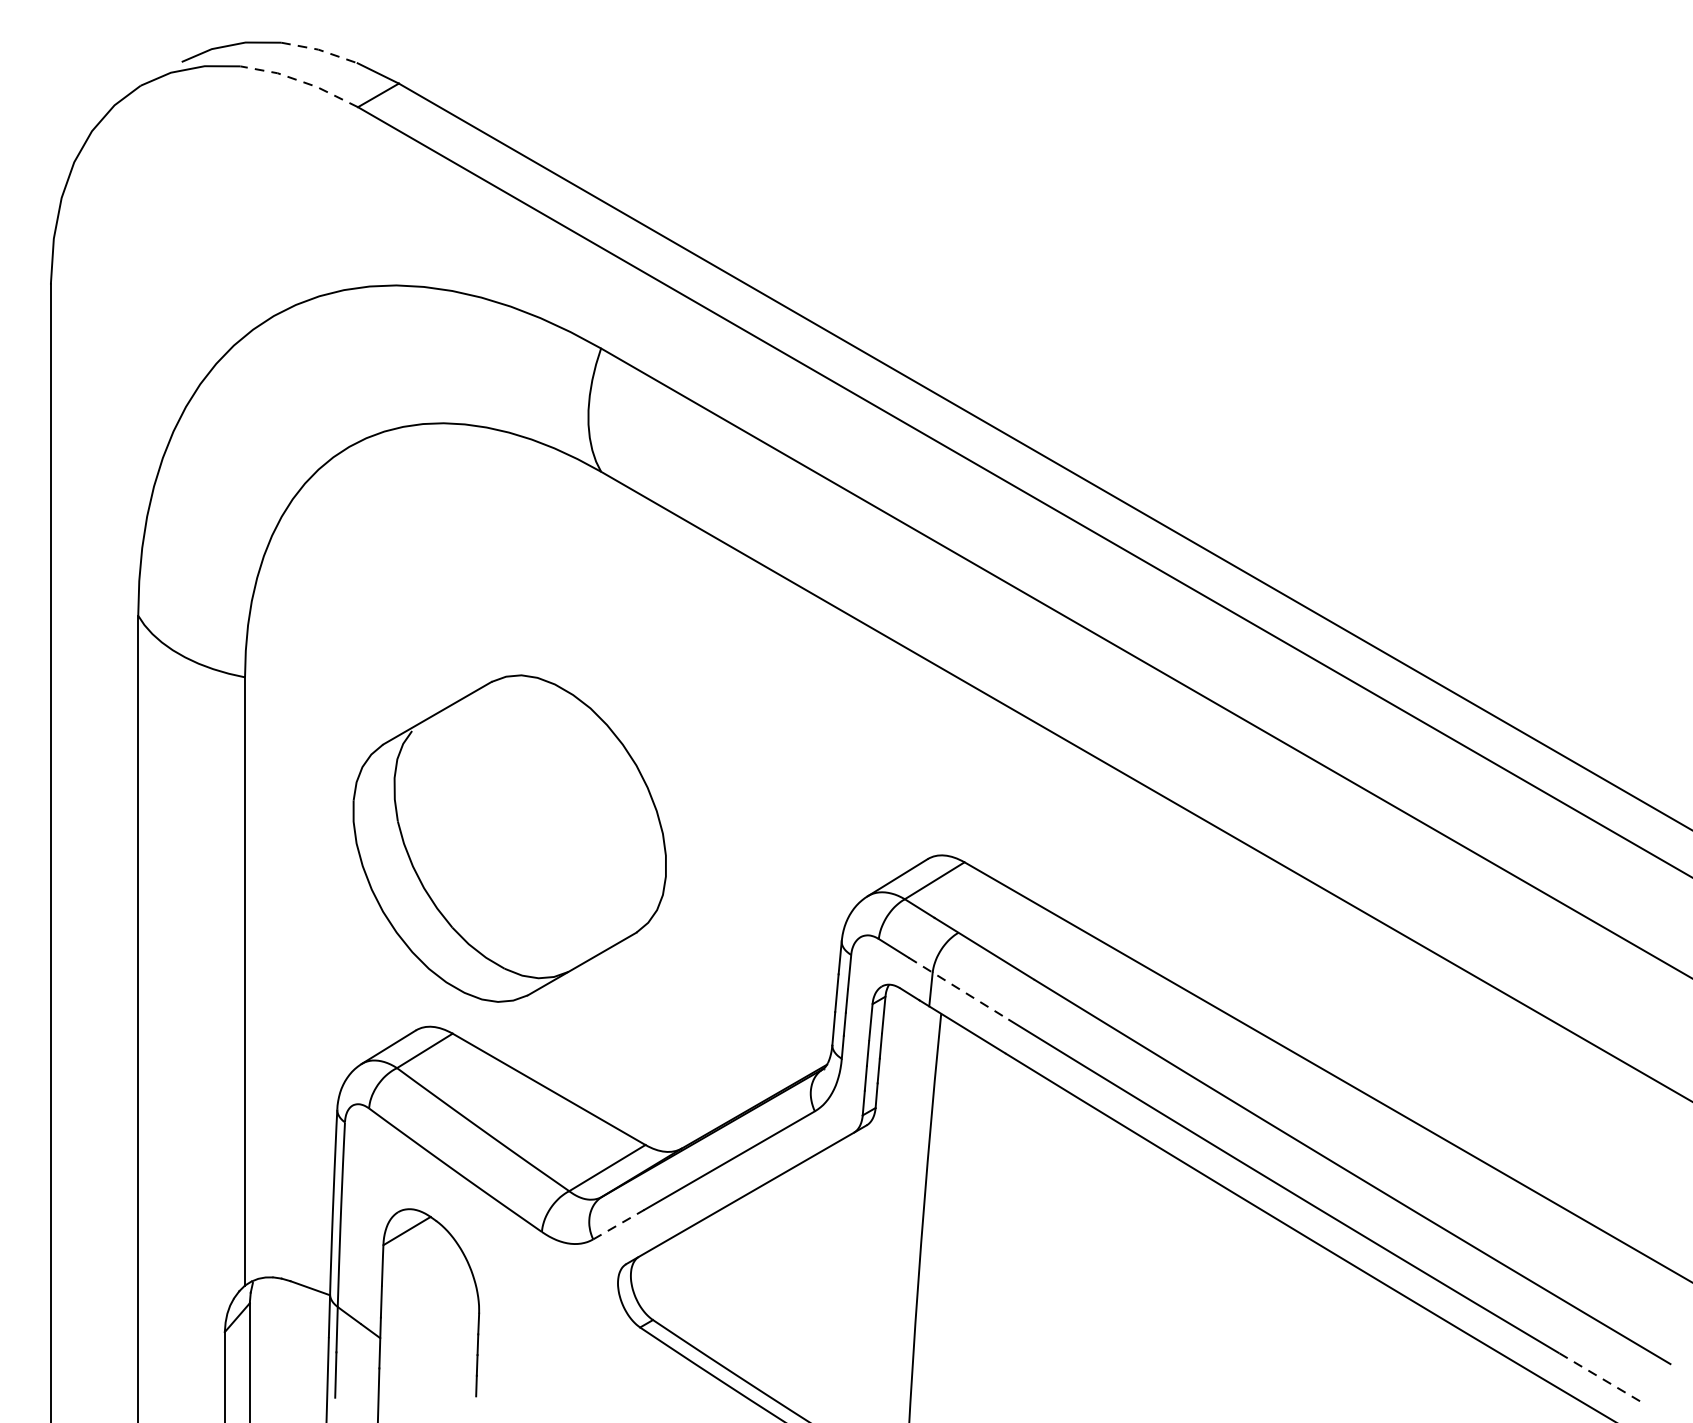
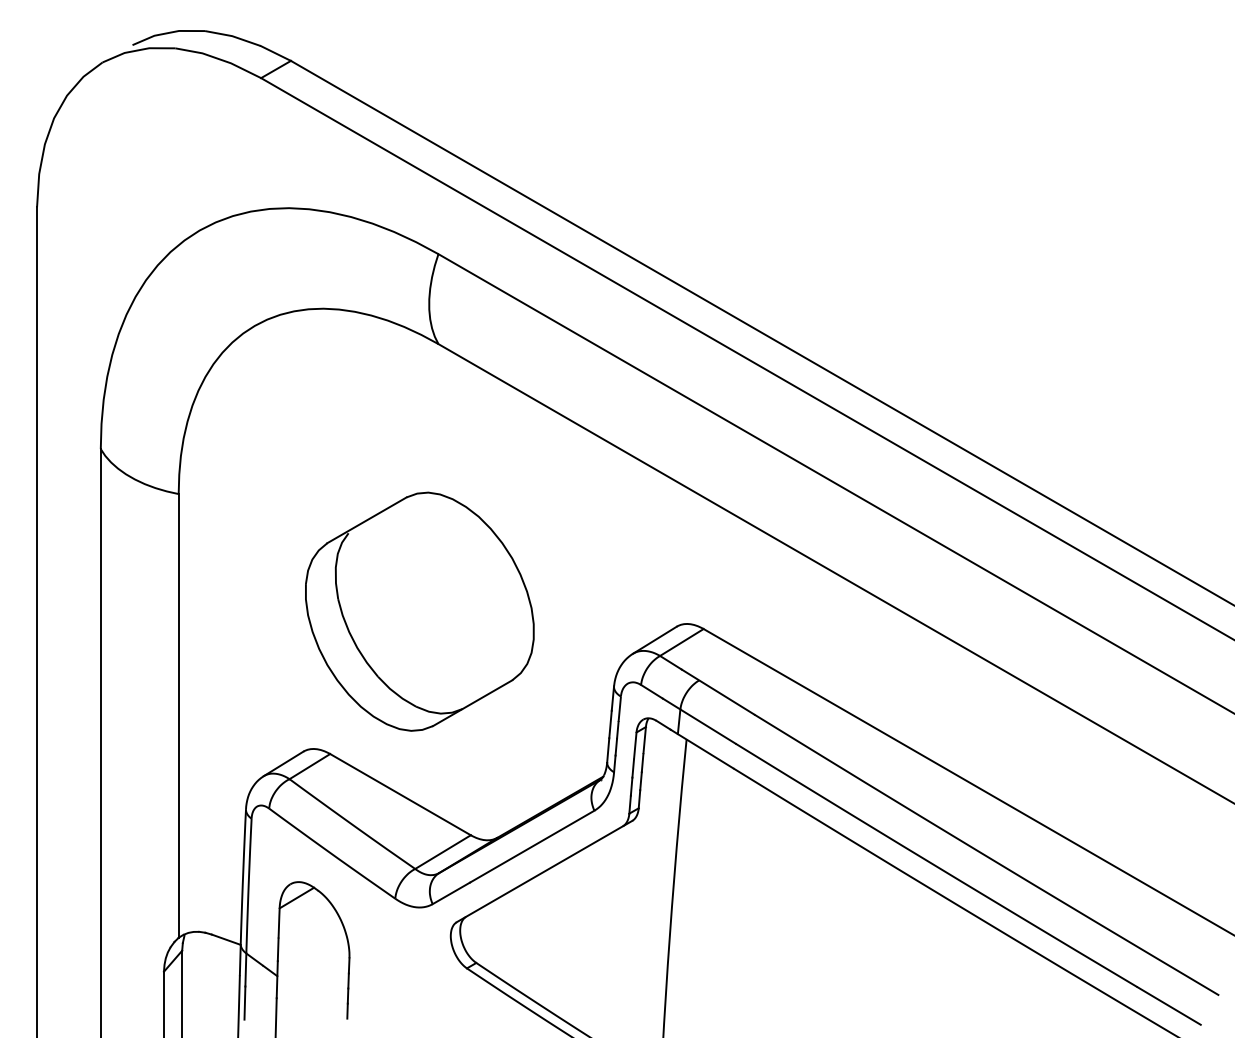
line: (320, 50) -> (233, 36), dashed -> solid
line: (300, 81) -> (219, 59), dashed -> solid
part: (509, 838) -> (419, 611), moved
line: (958, 989) -> (699, 721), dashed -> solid
line: (618, 1224) -> (451, 893), dashed -> solid
line: (1603, 1379) -> (1169, 1006), dashed -> solid

